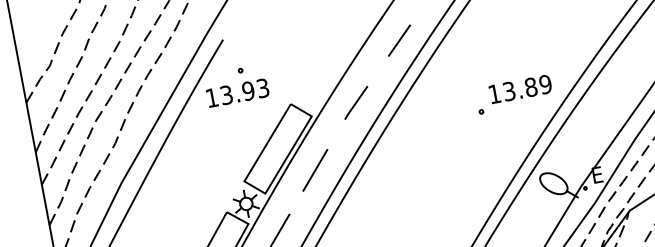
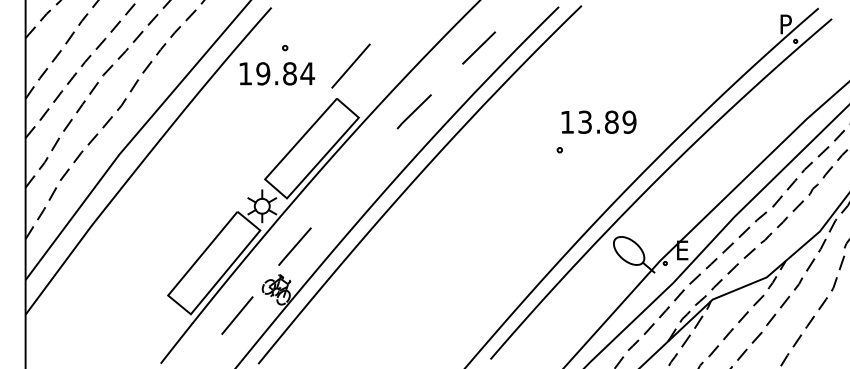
text: (520, 88) -> (598, 121), moved
text: (244, 91) -> (285, 73), 13.93 -> 19.84
line: (314, 169) -> (350, 65), moved

